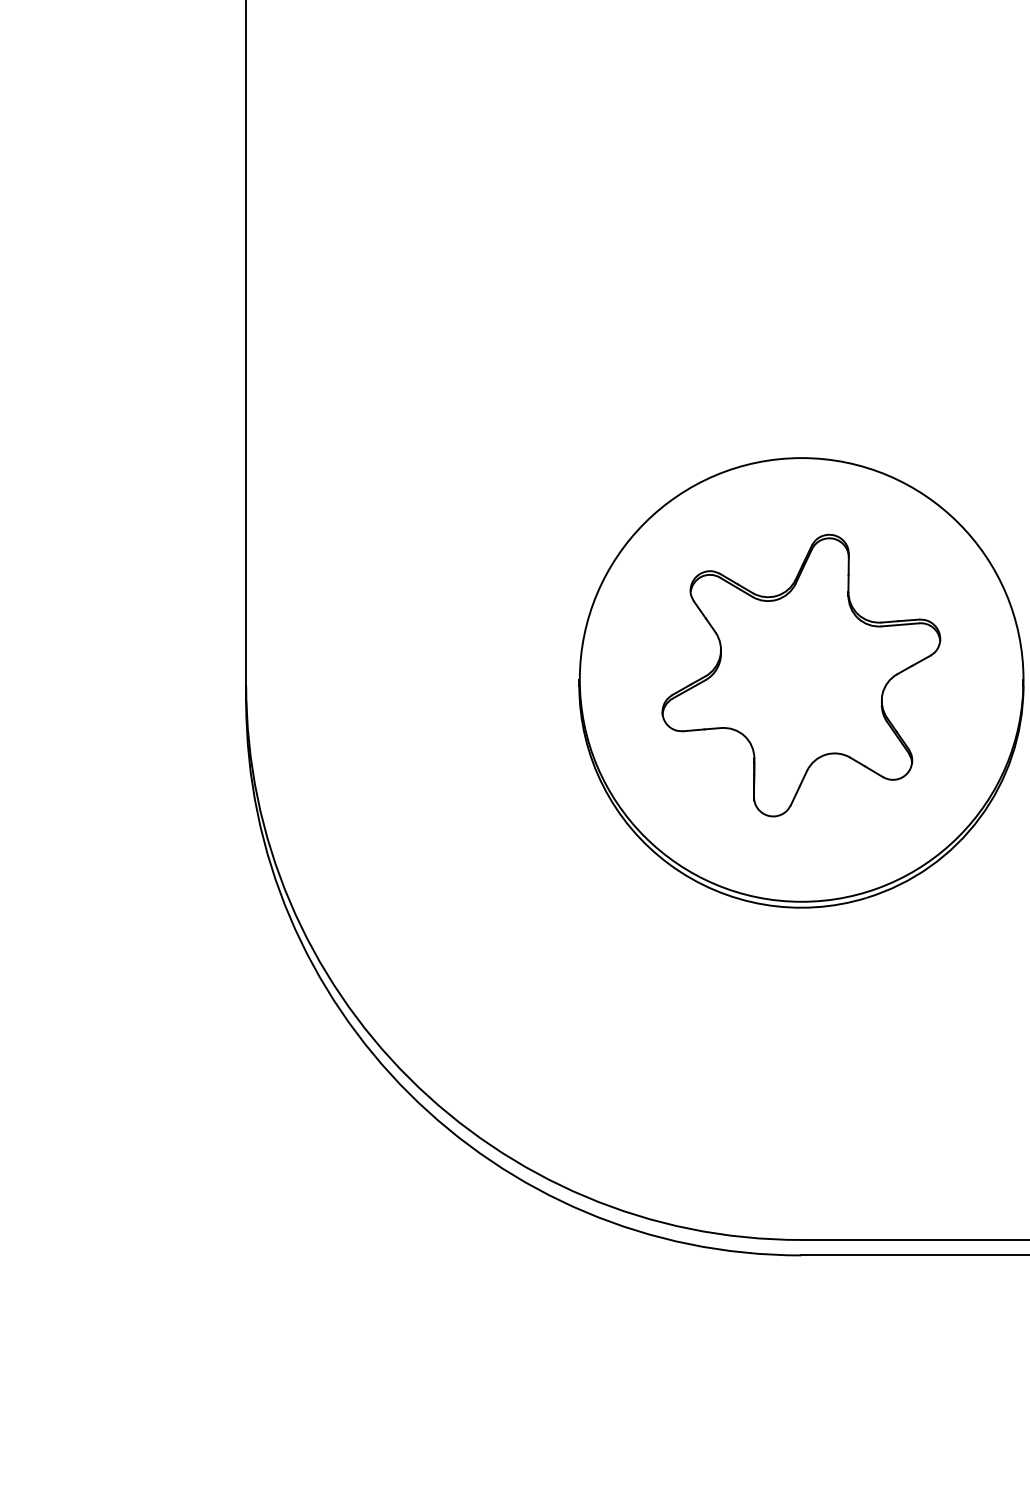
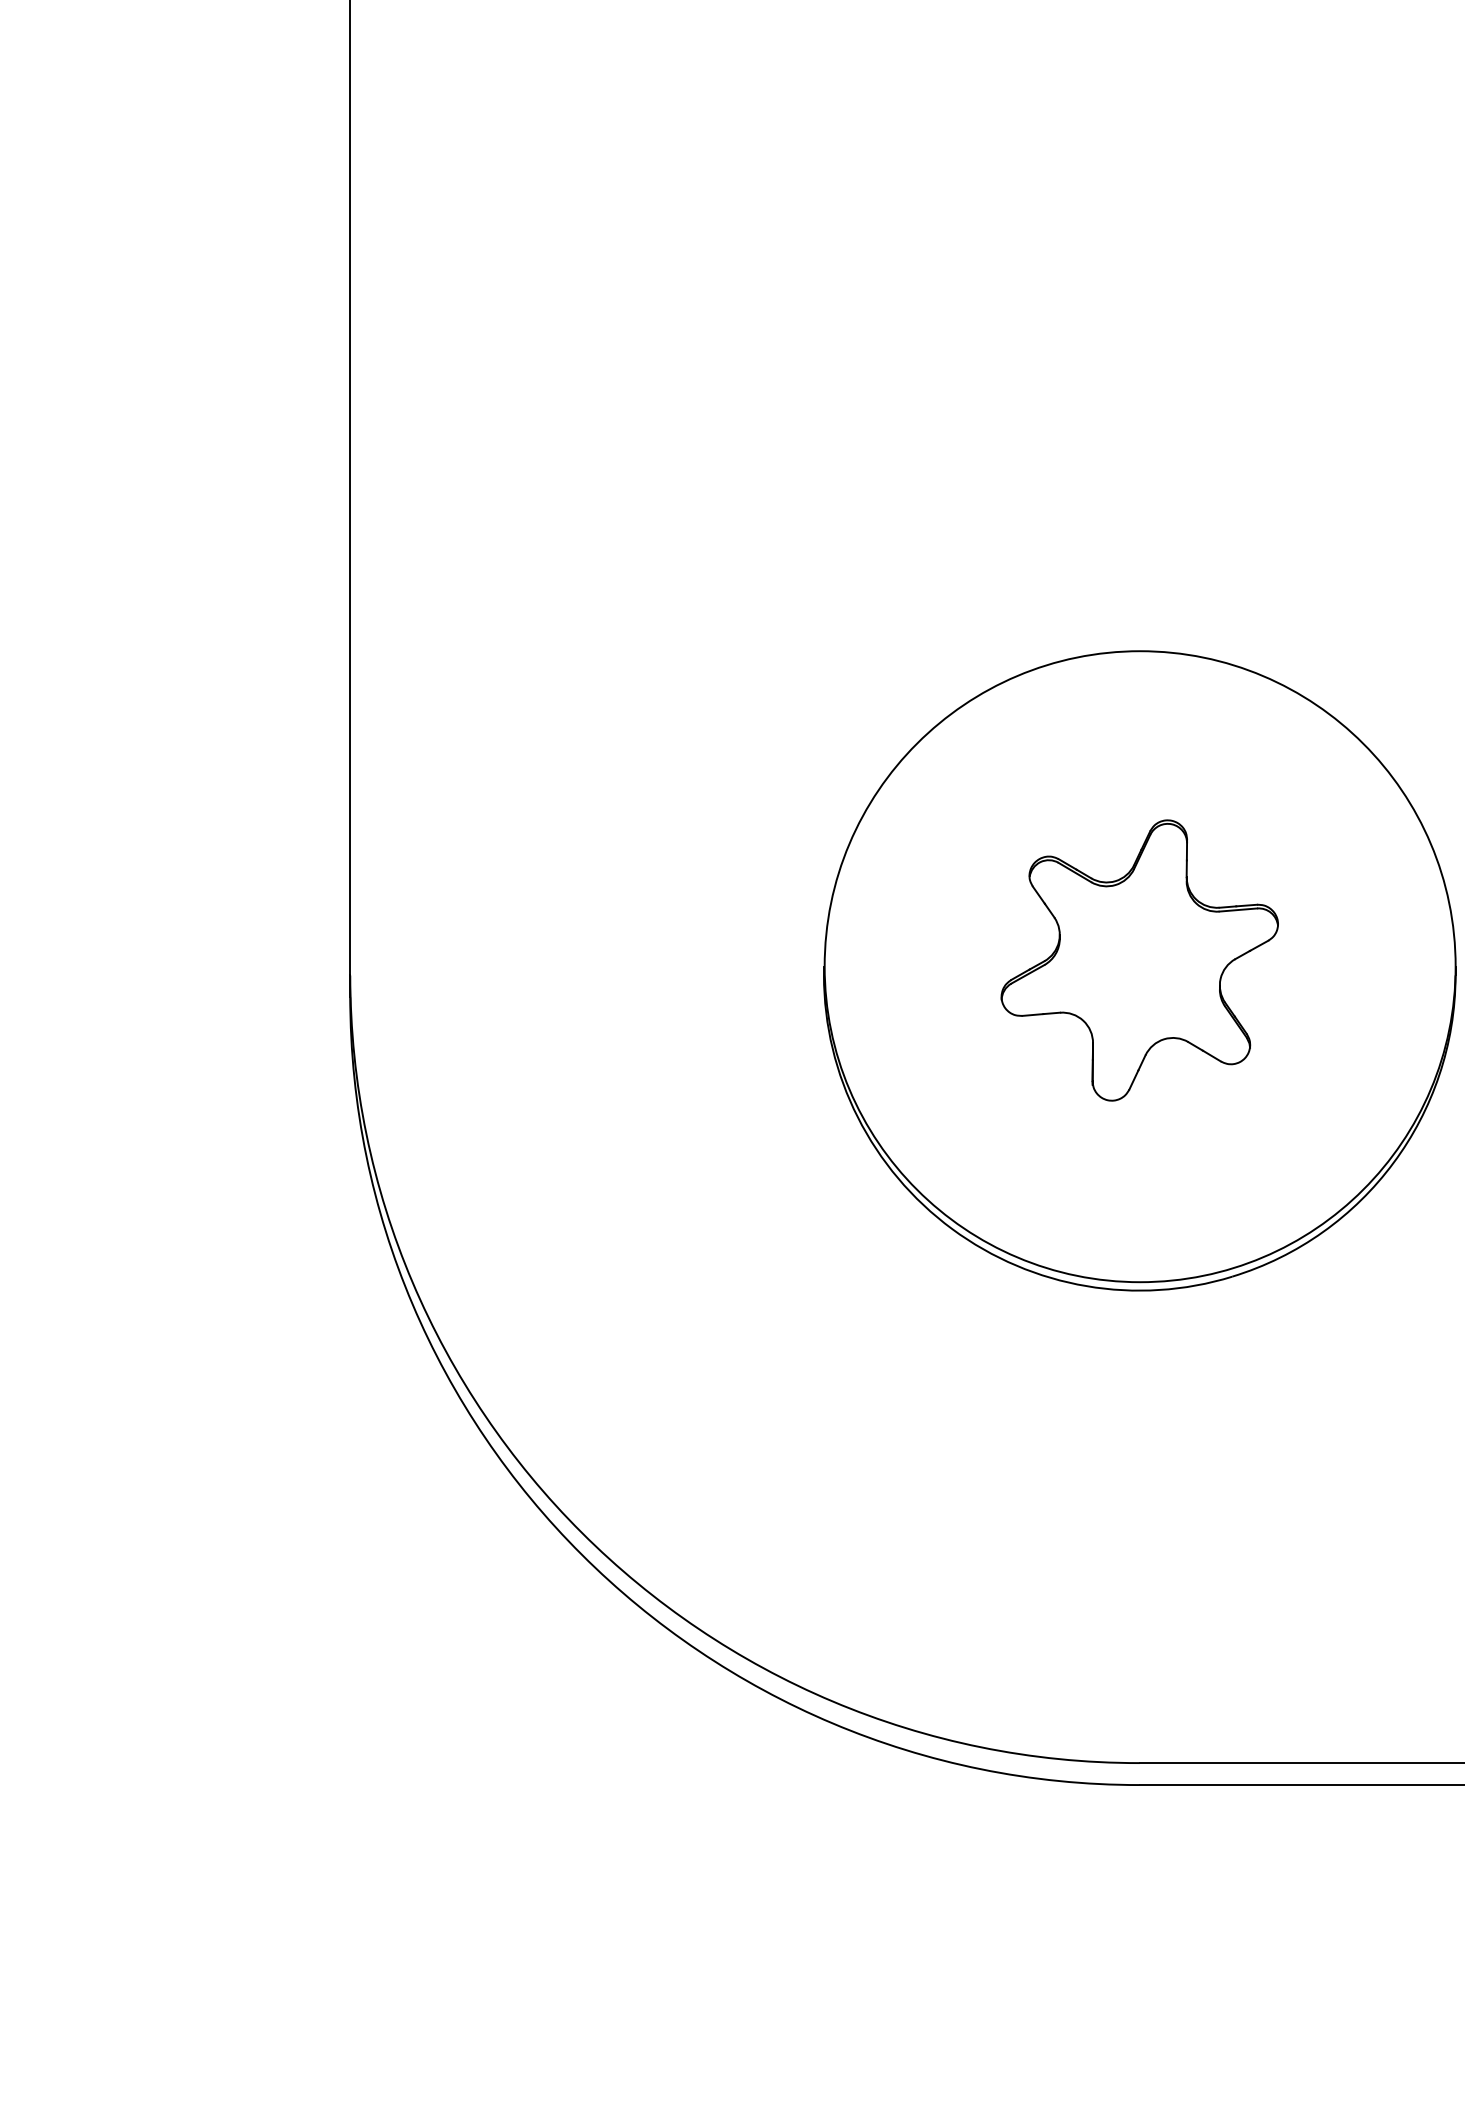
part: (801, 675) -> (1139, 960), size x0.7

